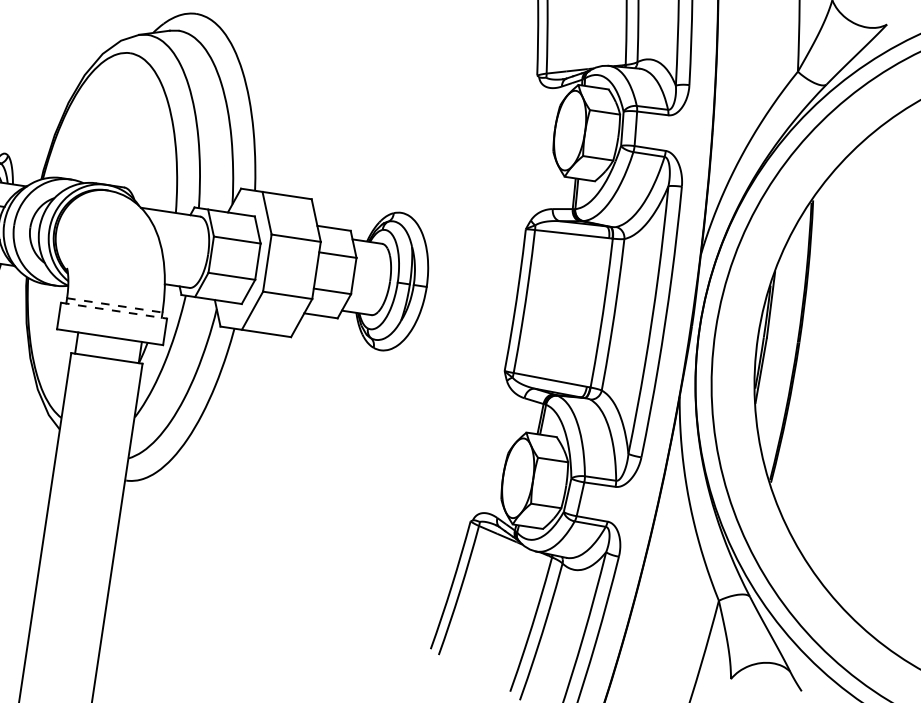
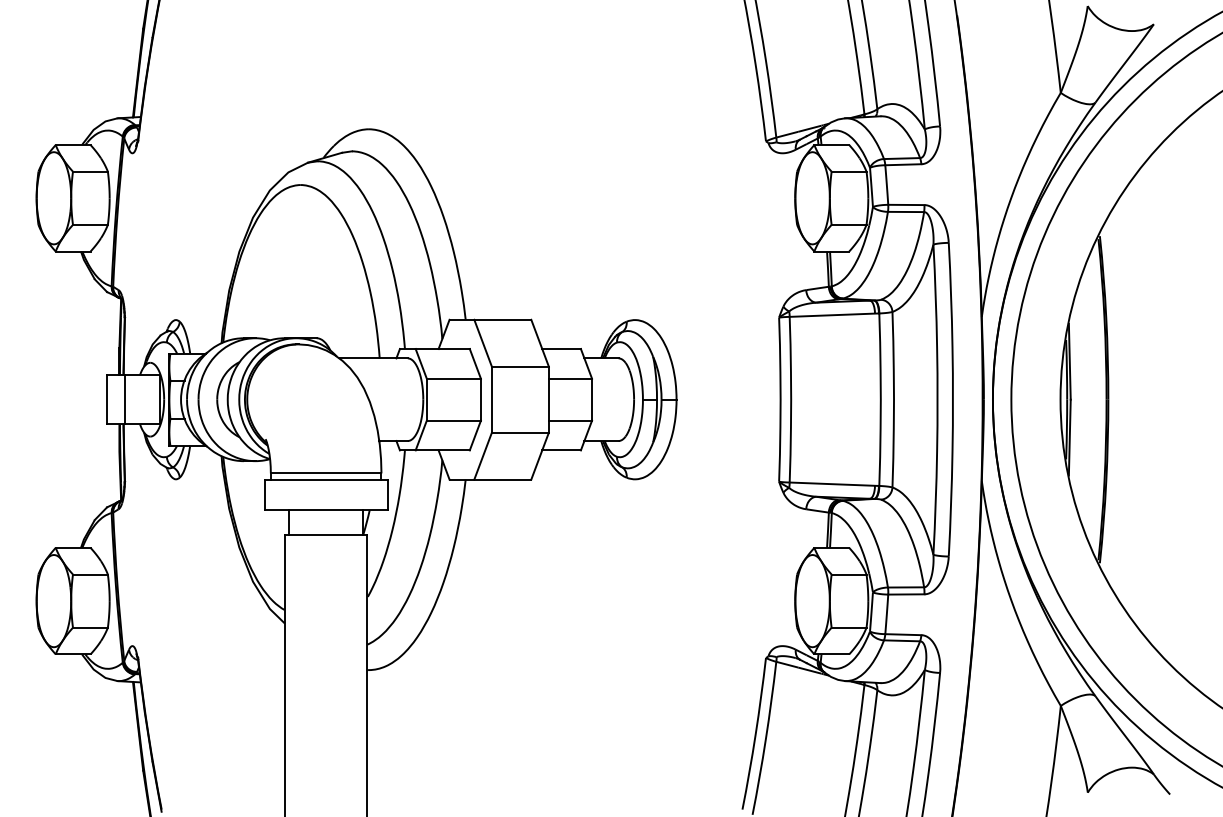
line: (115, 305) -> (326, 473), dashed -> solid
line: (114, 310) -> (326, 479), dashed -> solid

